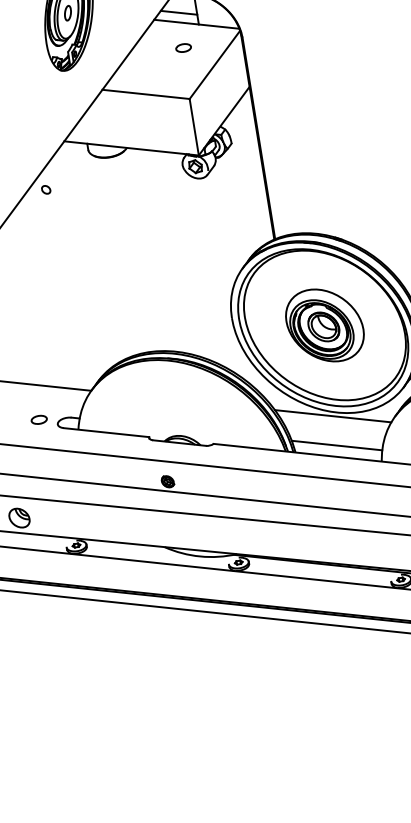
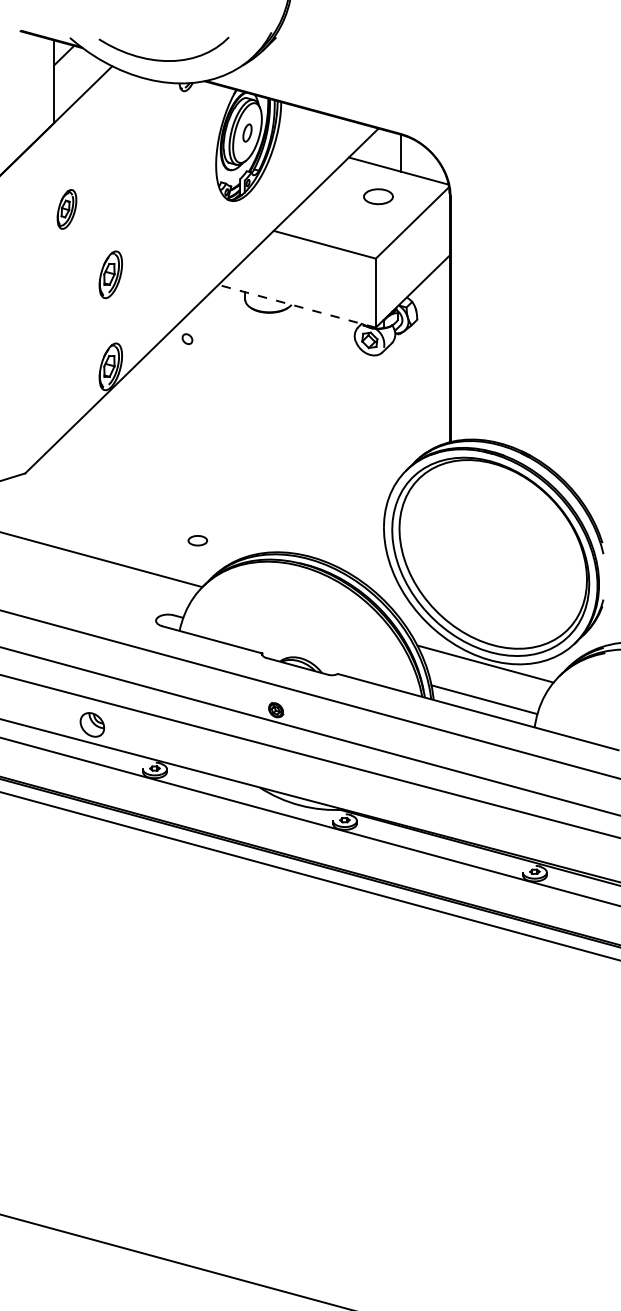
line: (178, 12) -> (379, 153), removed
part: (183, 47) -> (378, 196), size x1.6
line: (131, 148) -> (297, 306), solid -> dashed
part: (325, 325) -> (493, 554), removed
part: (38, 419) -> (197, 540), moved

